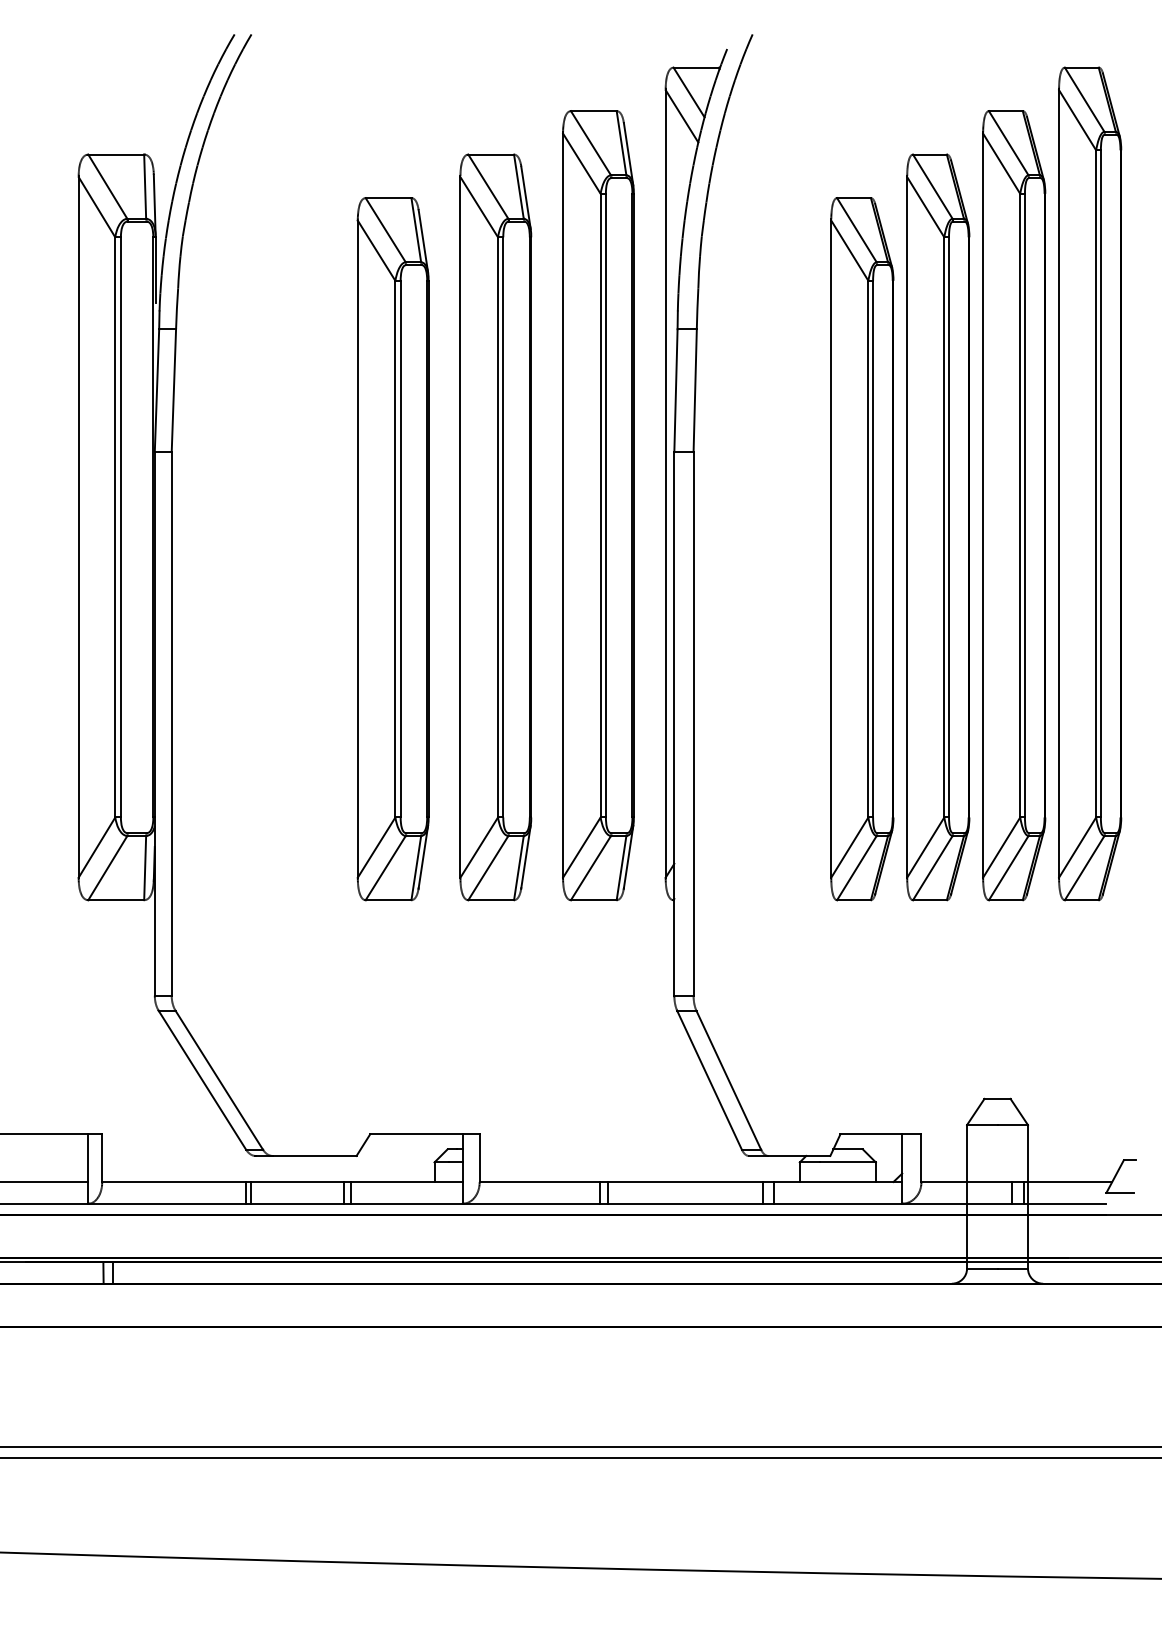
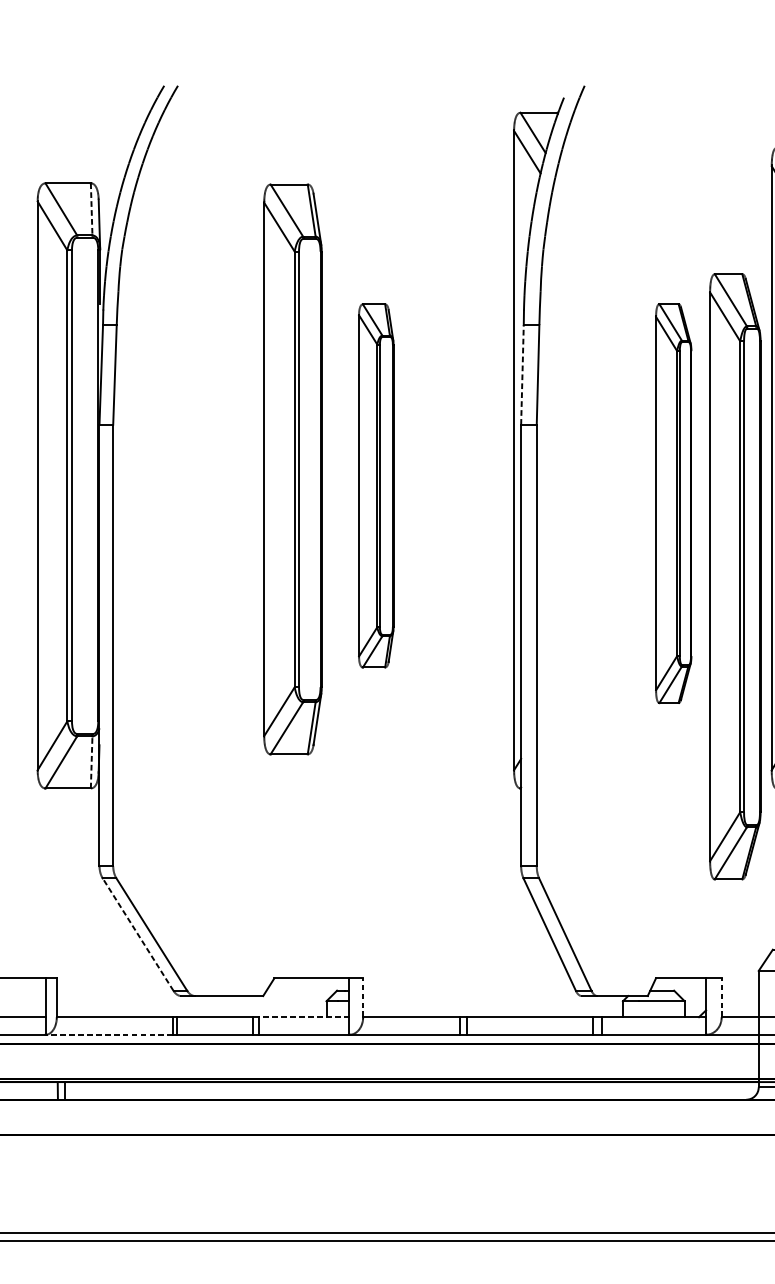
line: (145, 187) -> (91, 210), solid -> dashed
line: (675, 390) -> (522, 374), solid -> dashed
part: (598, 505) -> (459, 468), removed
part: (495, 527) -> (375, 485), size x0.6
part: (938, 527) -> (735, 576), moved
part: (392, 549) -> (292, 469), moved
part: (862, 549) -> (673, 503), size x0.7
line: (145, 867) -> (91, 761), solid -> dashed
line: (202, 1080) -> (138, 934), solid -> dashed
line: (479, 1158) -> (363, 998), solid -> dashed
line: (921, 1158) -> (721, 998), solid -> dashed
line: (407, 1181) -> (304, 1016), solid -> dashed
line: (166, 1203) -> (108, 1034), solid -> dashed

